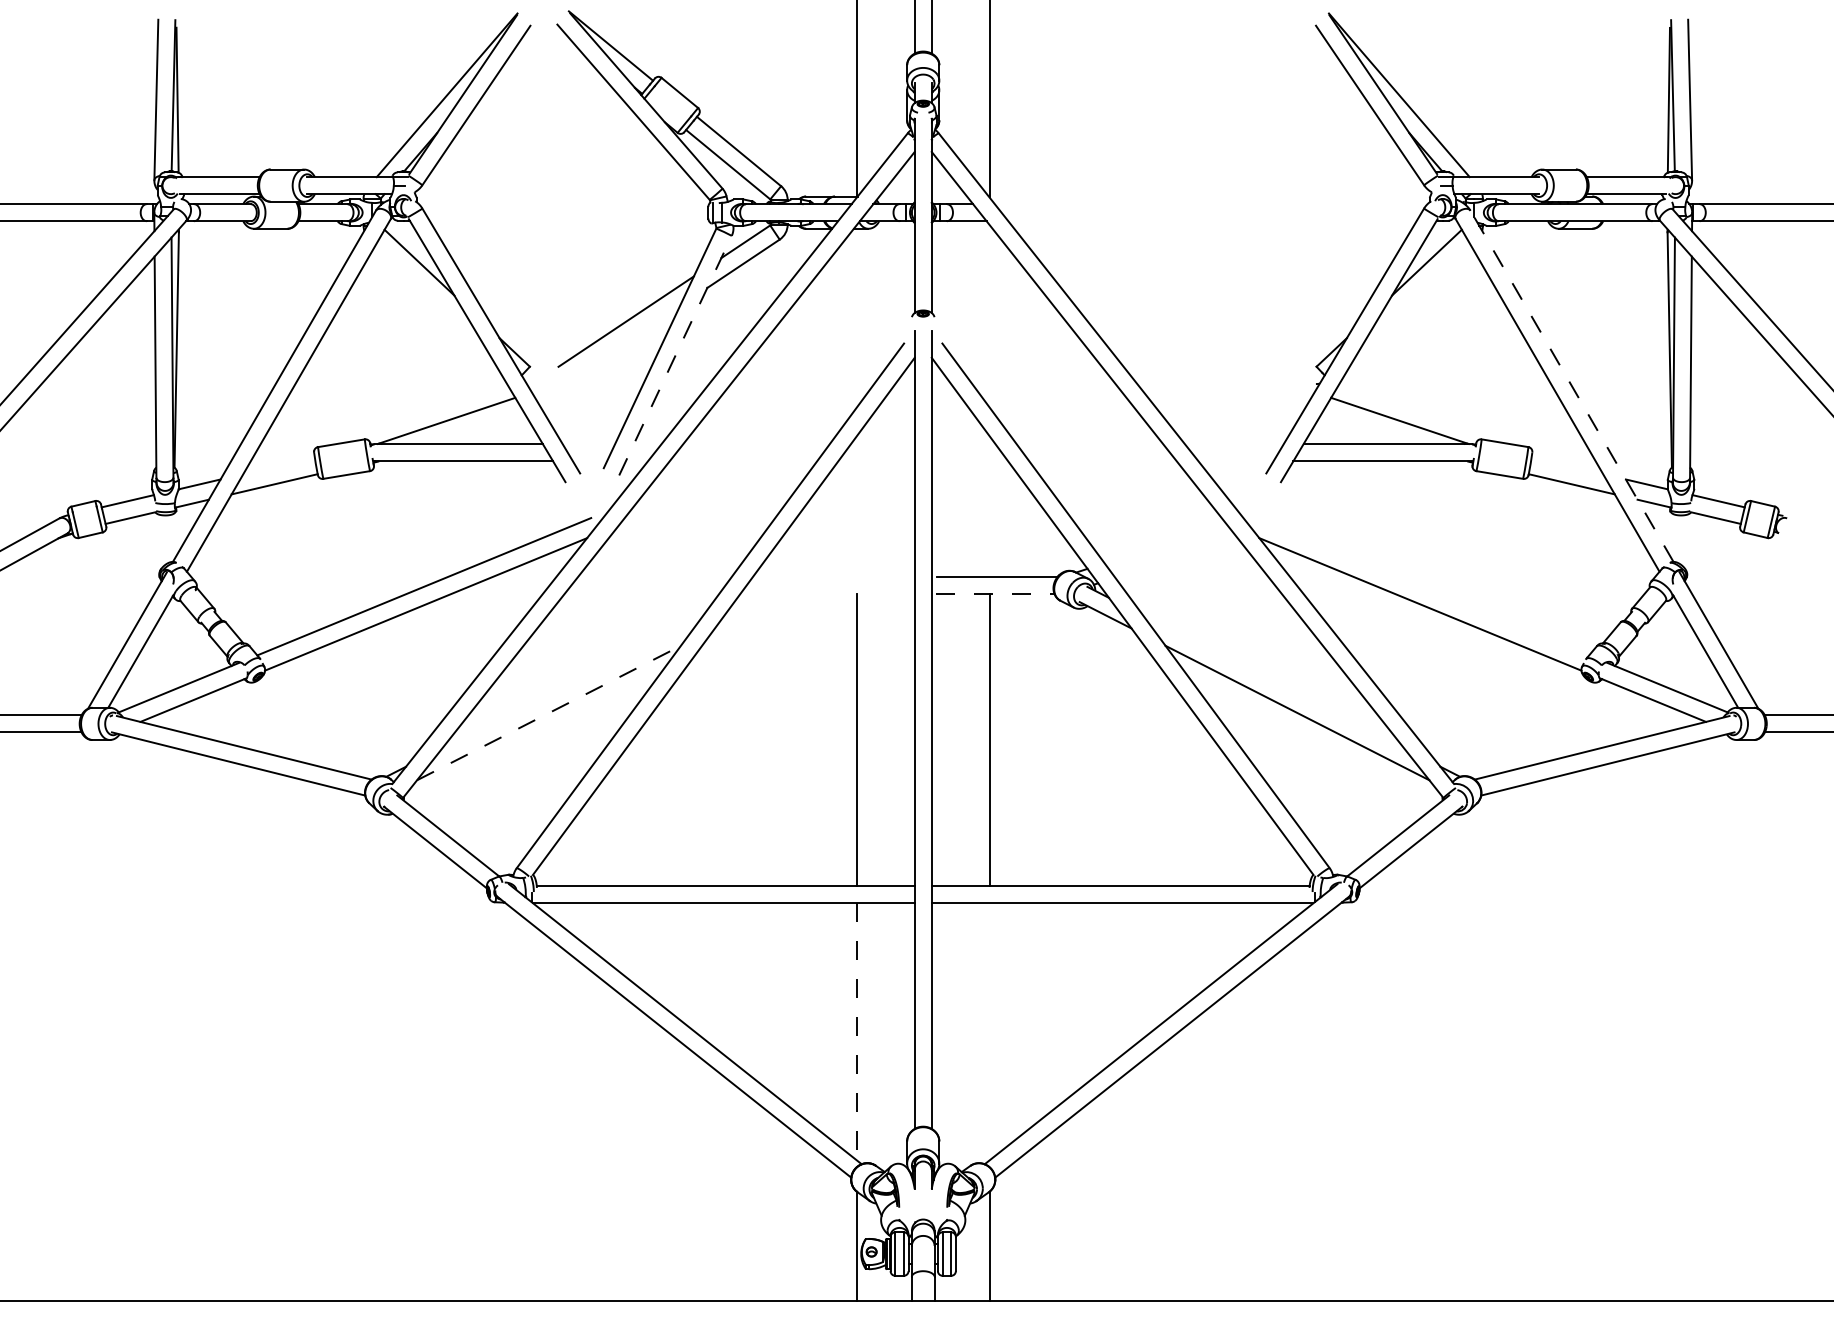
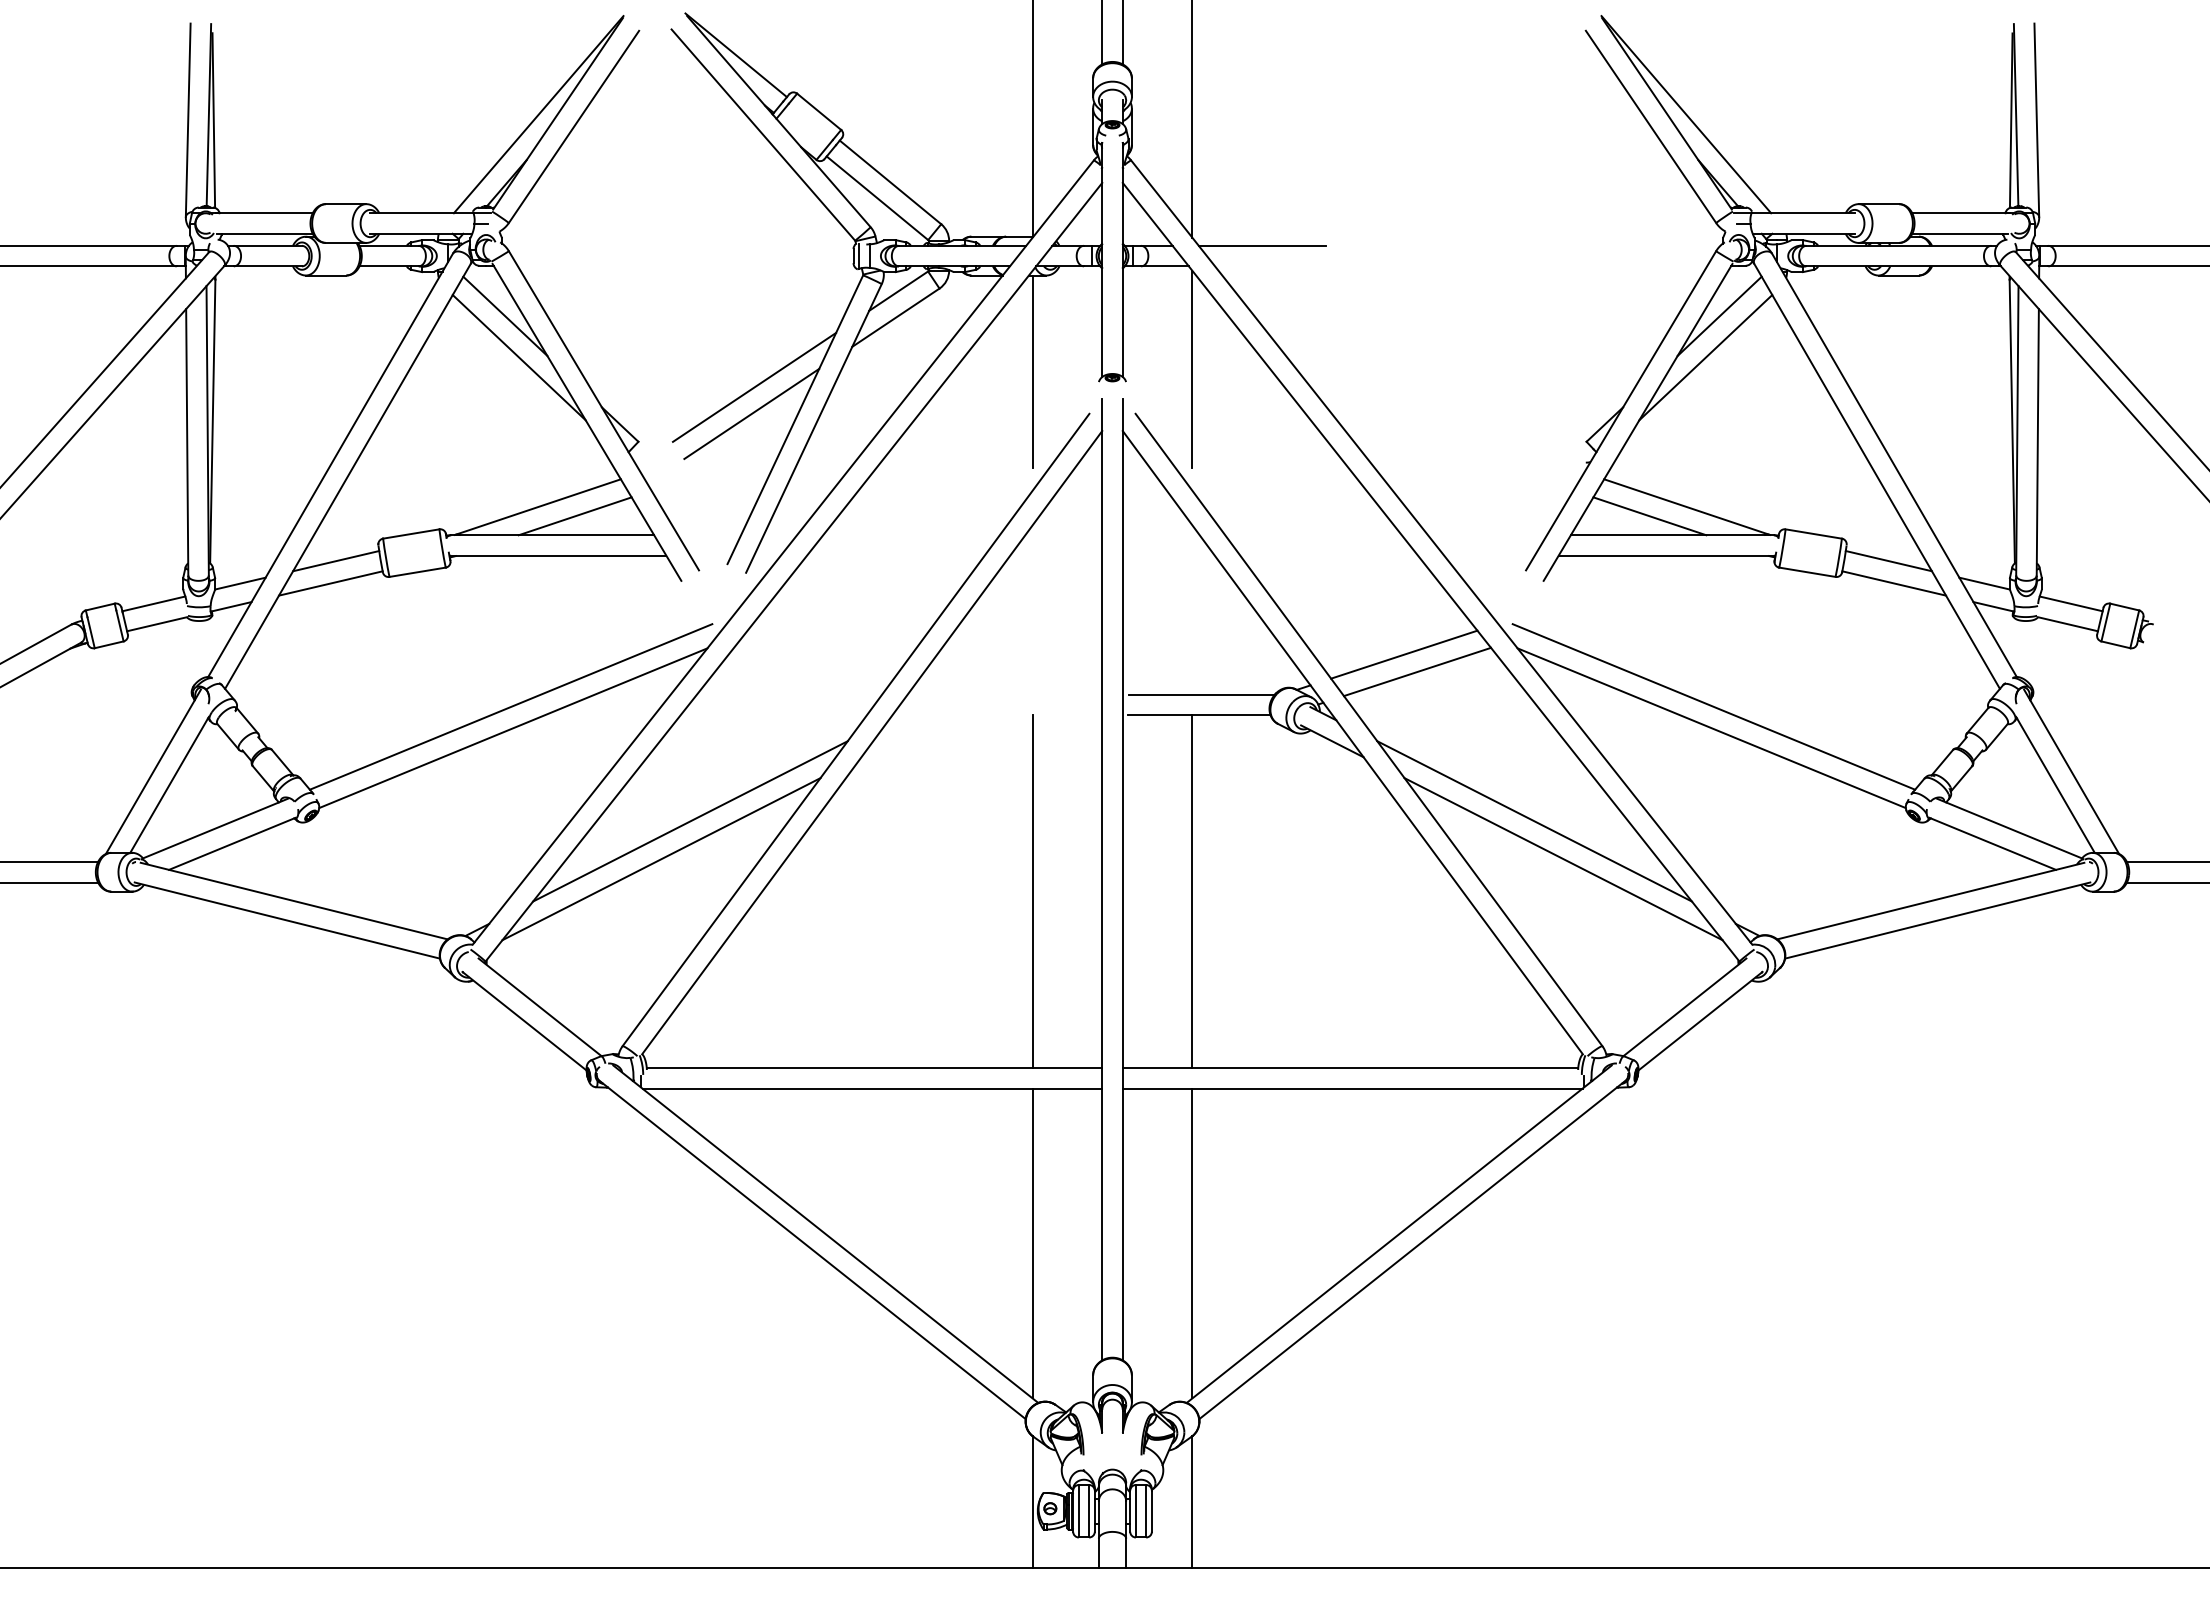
line: (1046, 203) -> (1261, 245), added
line: (430, 296) -> (518, 357), added
line: (1415, 296) -> (1705, 357), added
line: (989, 306) -> (1192, 369), added
line: (856, 308) -> (1032, 371), added
line: (623, 343) -> (751, 413), added
line: (675, 355) -> (813, 428), dashed -> solid
line: (1572, 385) -> (1894, 464), dashed -> solid
line: (476, 428) -> (574, 516), added
line: (1368, 428) -> (1649, 516), added
line: (279, 466) -> (336, 561), added
line: (1567, 466) -> (1888, 561), added
line: (1165, 543) -> (1404, 654), added
line: (1176, 557) -> (1417, 671), added
line: (1421, 586) -> (1713, 706), added
line: (995, 593) -> (1199, 715), dashed -> solid
line: (573, 681) -> (690, 821), added
line: (1273, 681) -> (1534, 821), added
line: (549, 712) -> (661, 858), dashed -> solid
line: (856, 1031) -> (1032, 1243), dashed -> solid
line: (989, 1031) -> (1192, 1243), added

